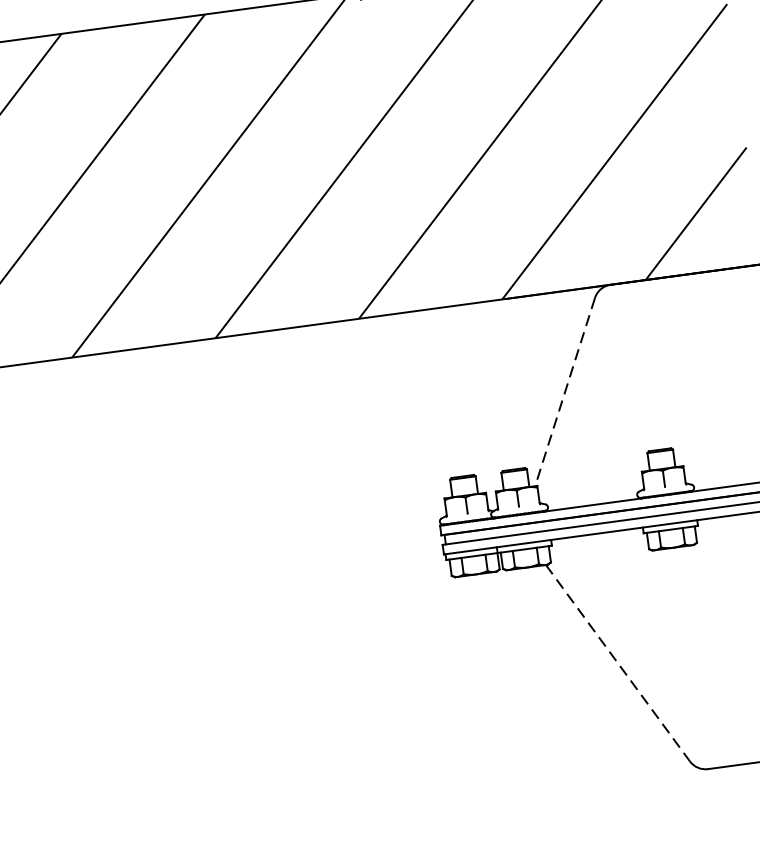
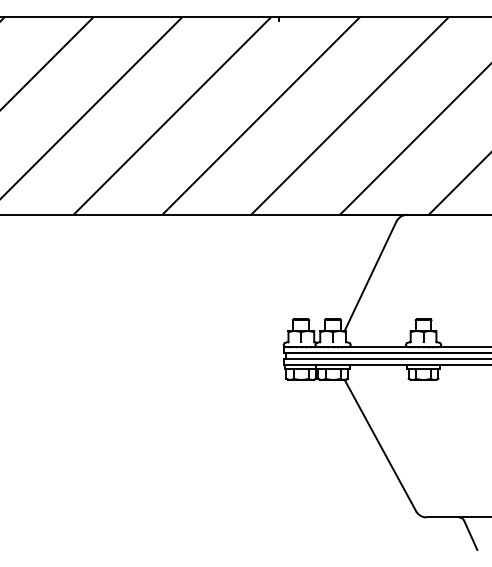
line: (565, 392) -> (370, 276), dashed -> solid
line: (618, 663) -> (380, 445), dashed -> solid

